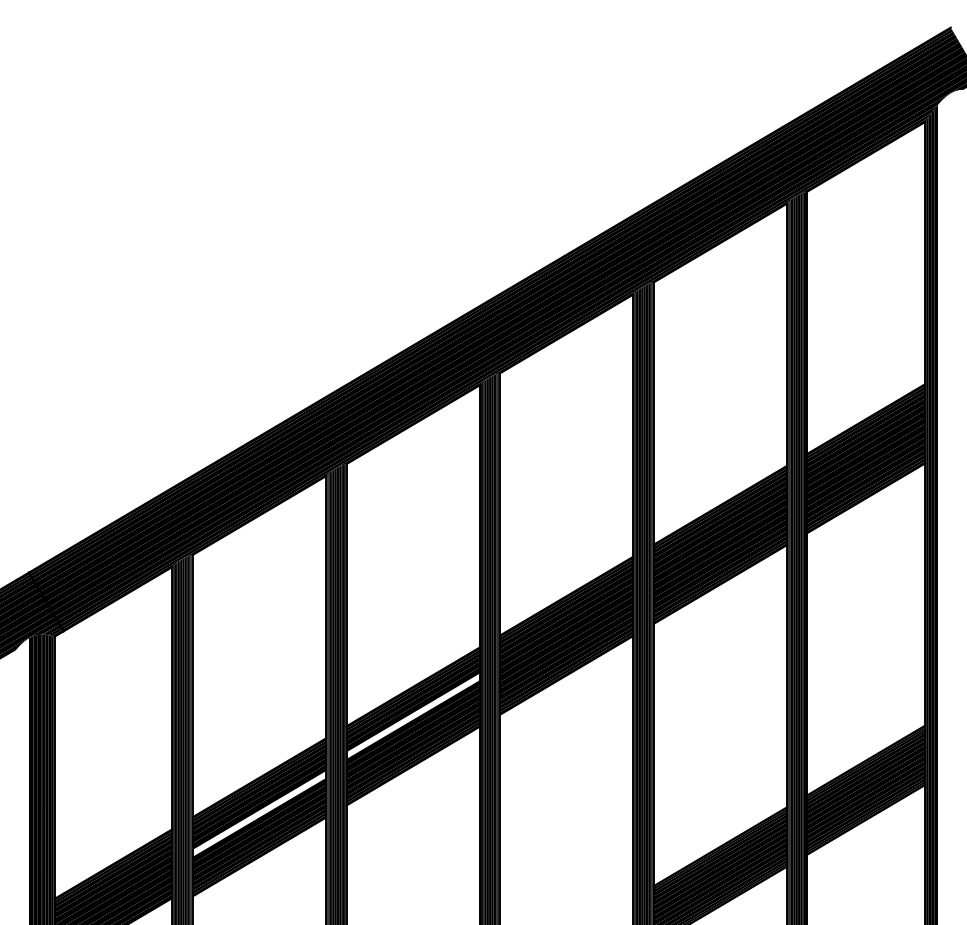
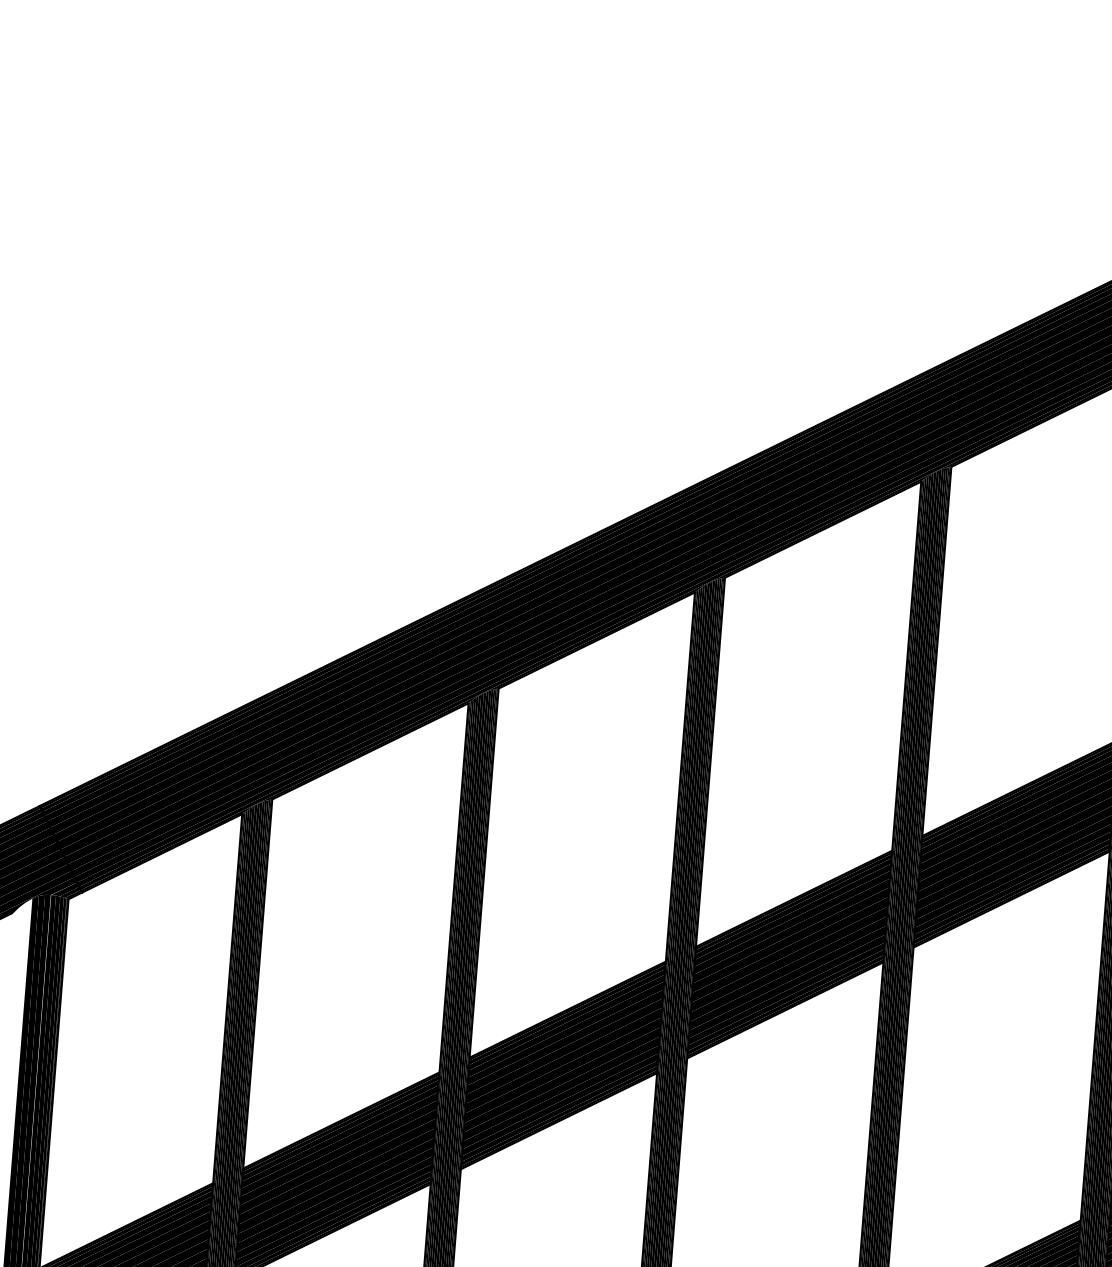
fill: (412, 716) -> (563, 1051), added
fill: (259, 813) -> (337, 1170), added

